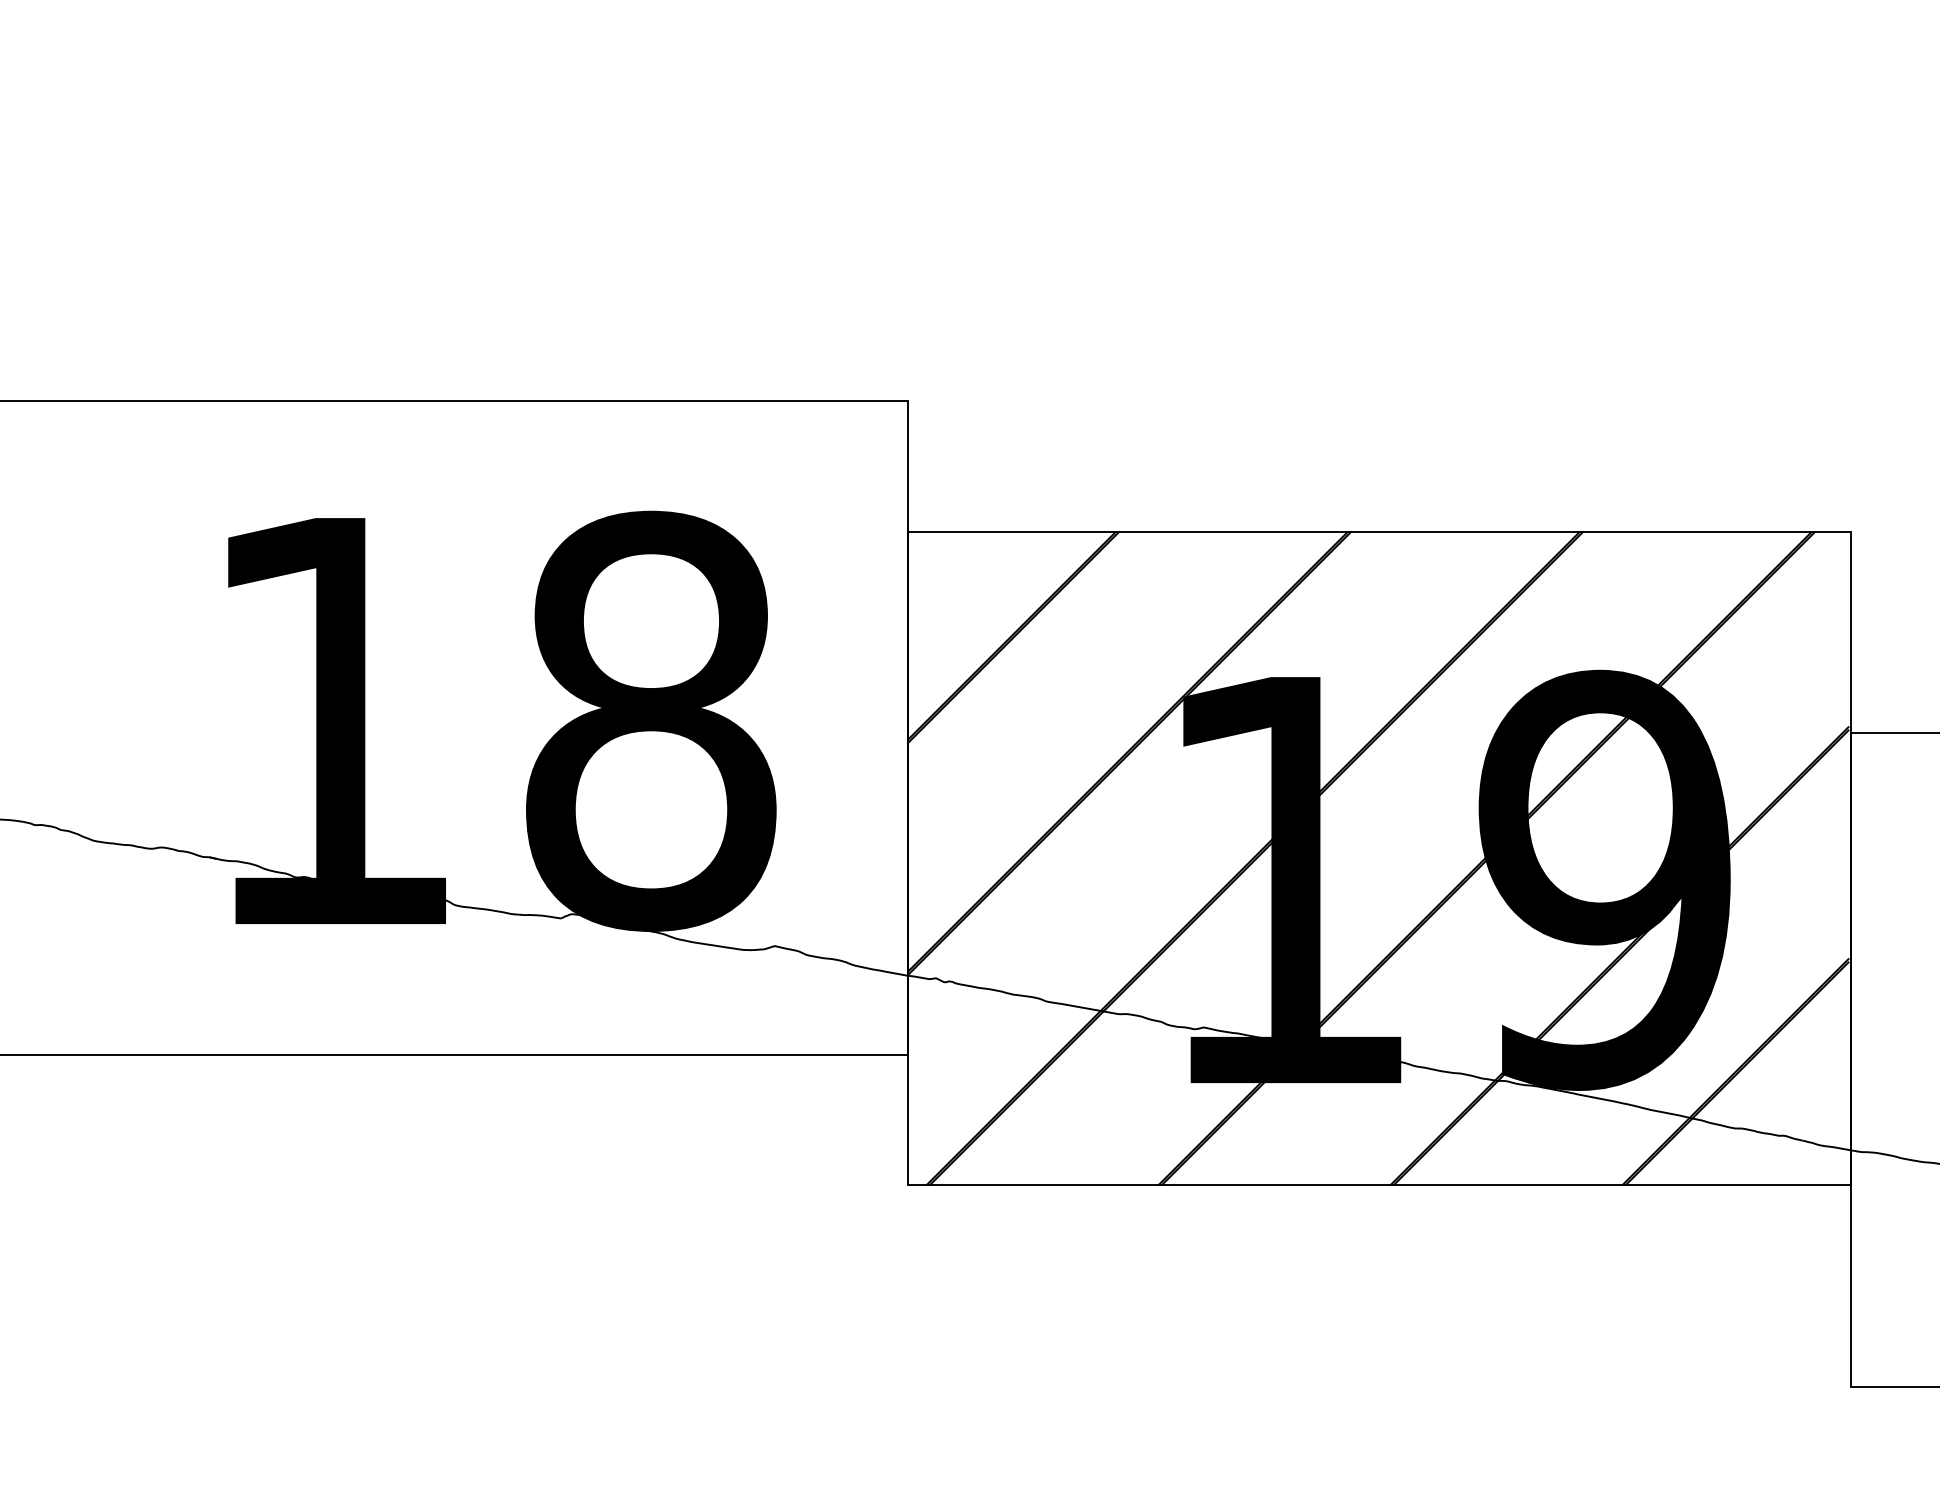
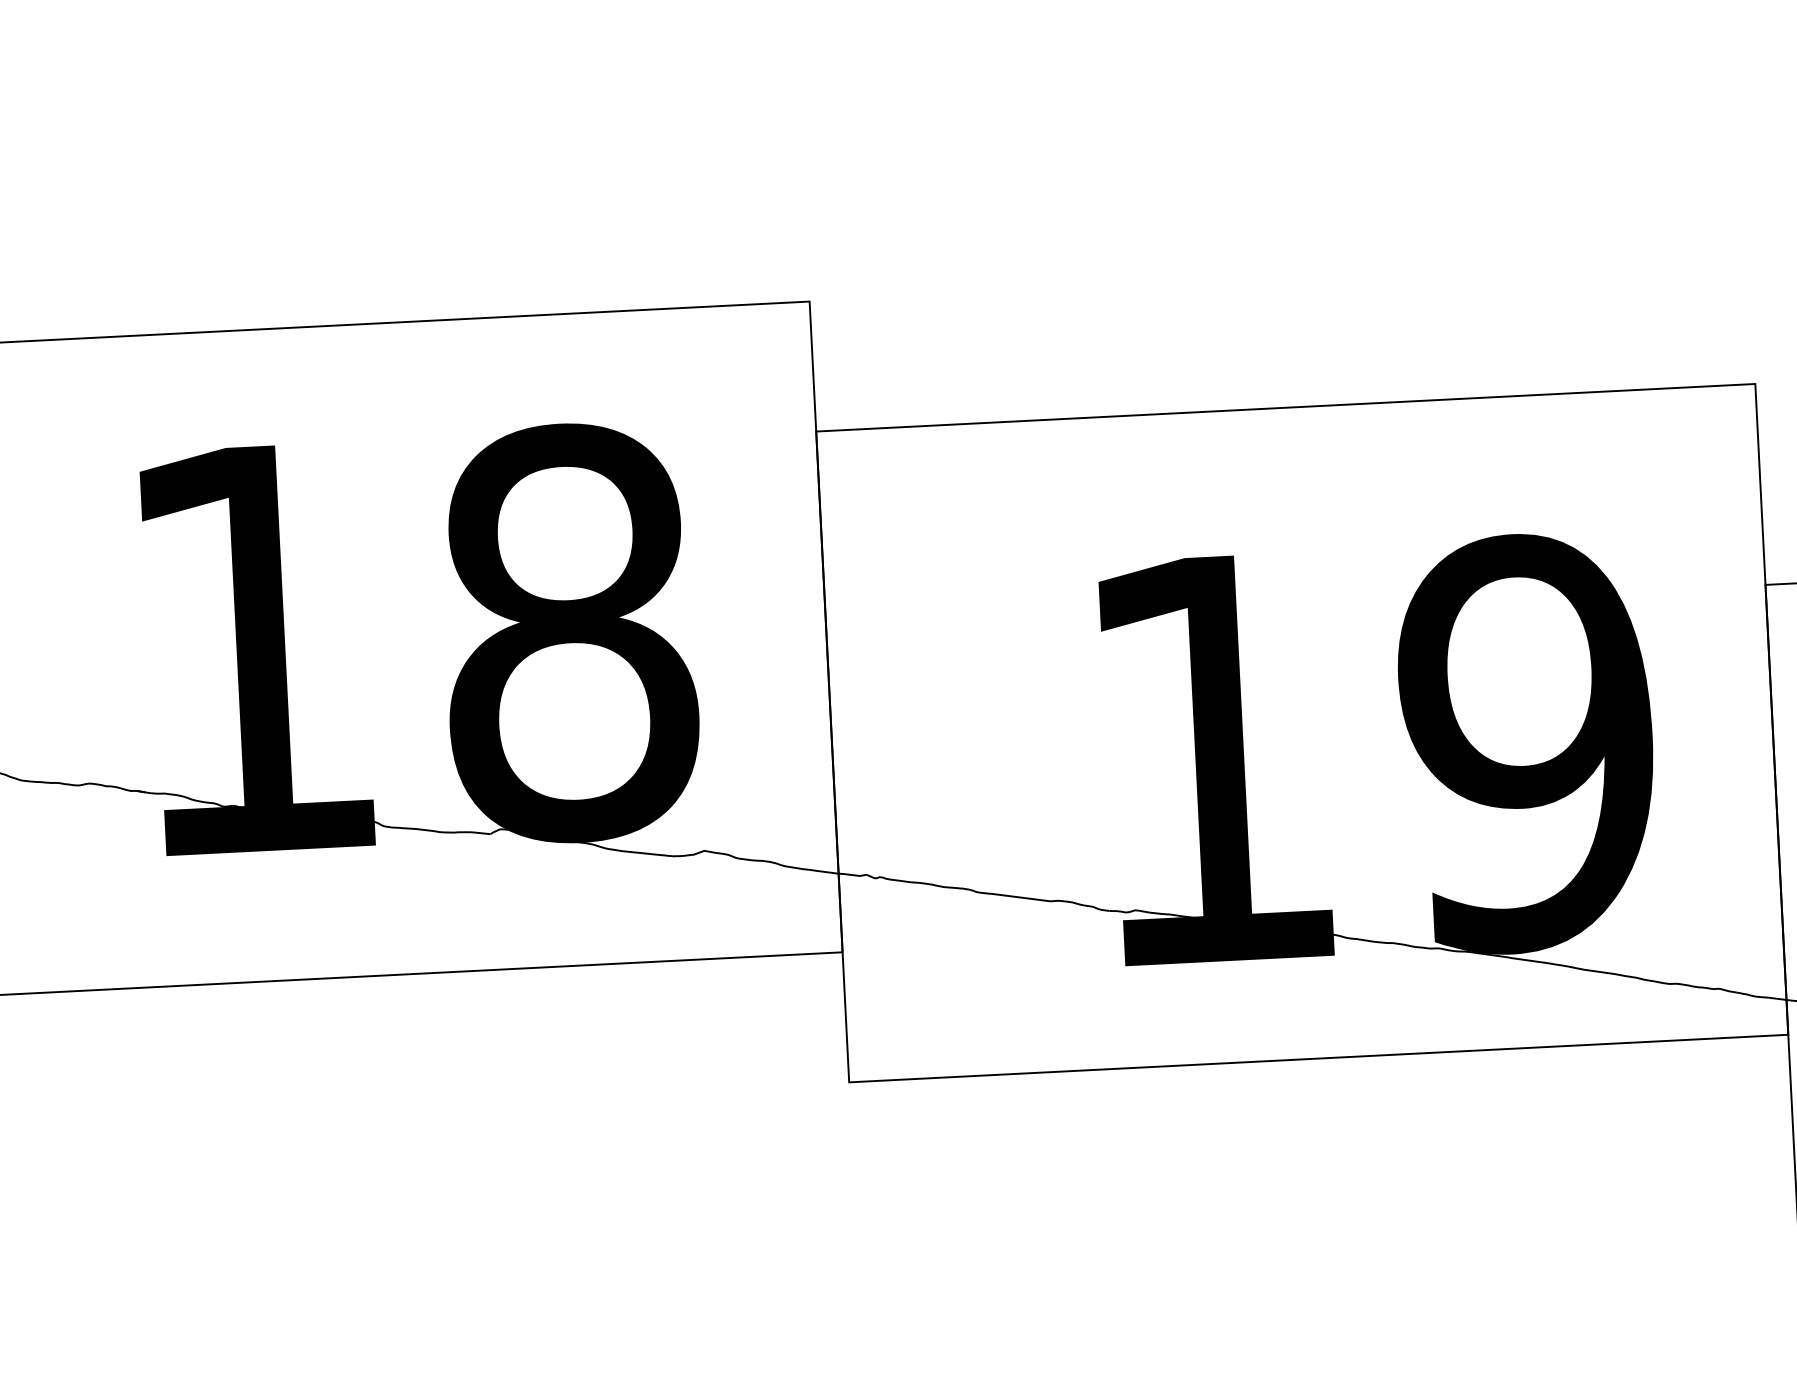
hatch: (1378, 858) -> (1300, 733), removed

